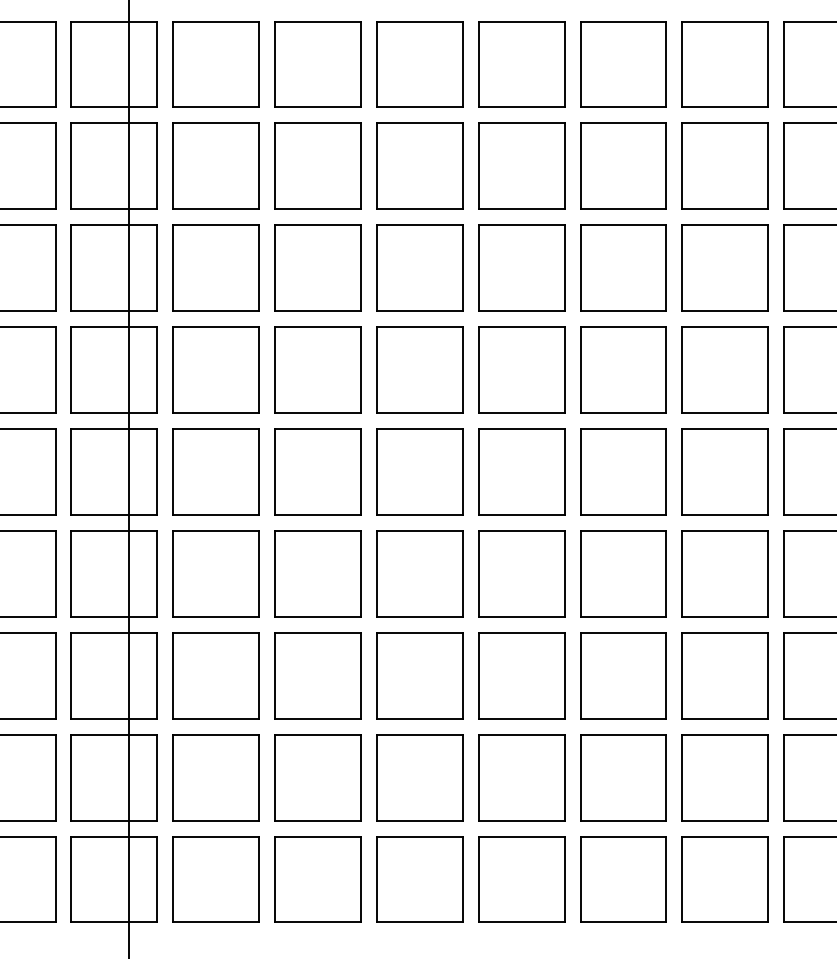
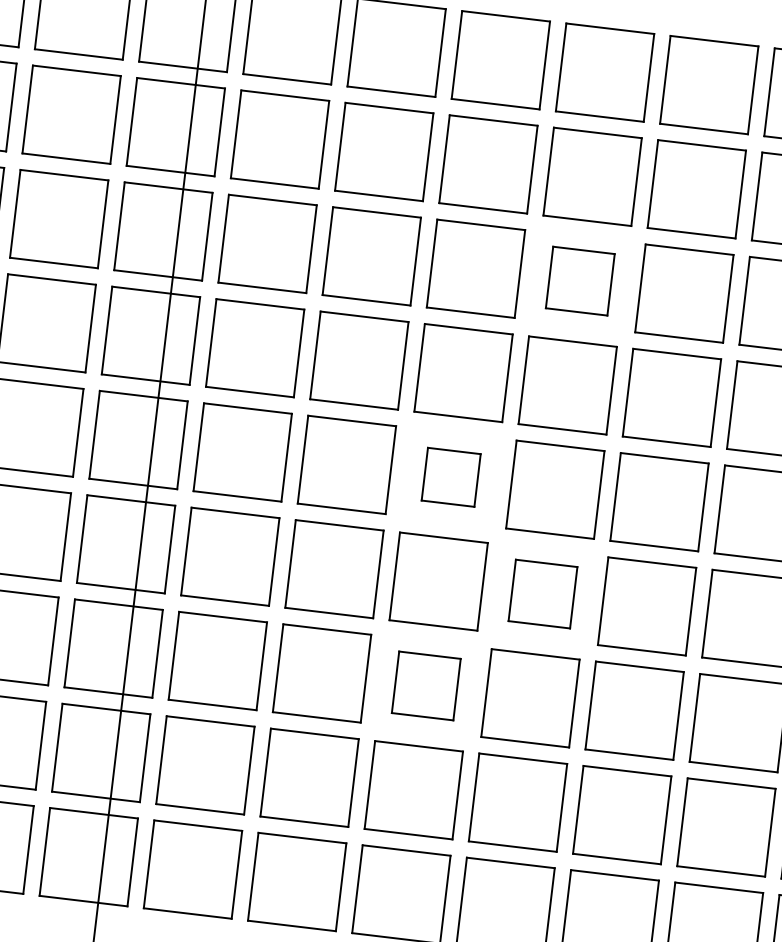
part: (521, 267) -> (580, 280), size x0.7
part: (419, 471) -> (450, 476), size x0.6
part: (521, 573) -> (542, 593), size x0.7
part: (419, 675) -> (425, 685), size x0.7

